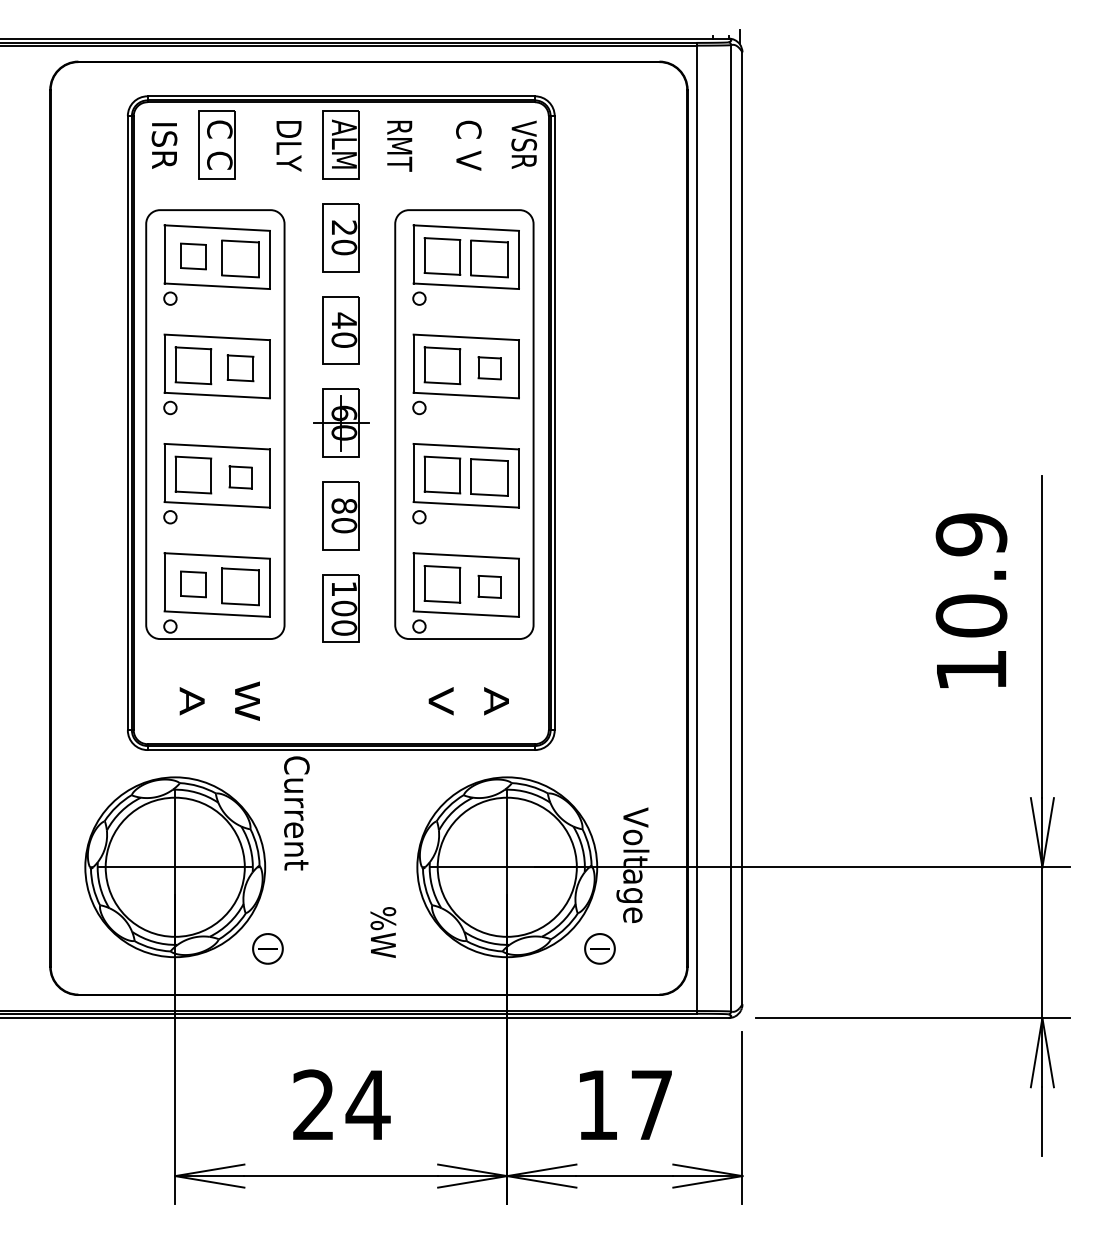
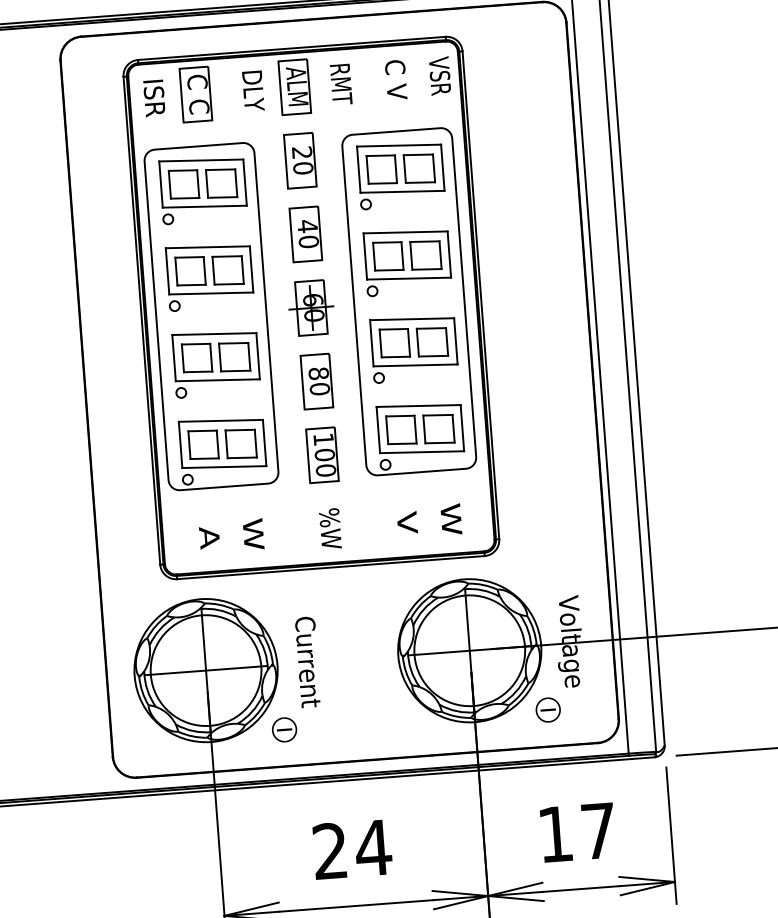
part: (193, 256) -> (184, 184), size x1.43
part: (240, 368) -> (228, 270), size x1.43
part: (489, 368) -> (425, 255), size x1.67
part: (240, 477) -> (234, 357), size x1.67
part: (193, 584) -> (203, 444), size x1.43
part: (489, 586) -> (438, 428), size x1.67
text: (496, 700) -> (451, 518), A -> W
text: (296, 813) -> (307, 662), moved
text: (383, 932) -> (330, 528), moved

